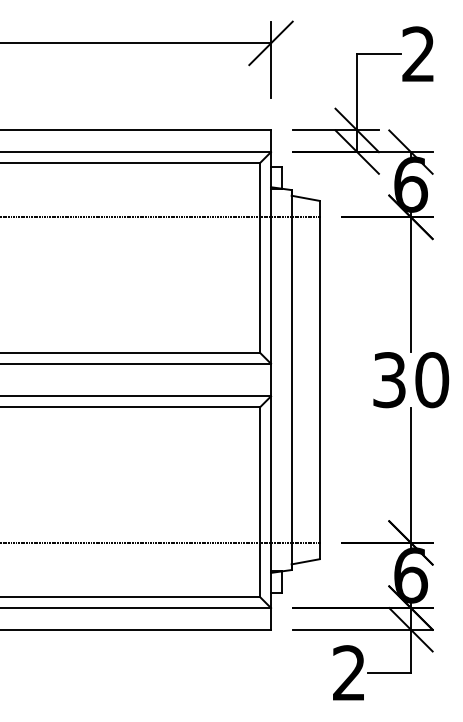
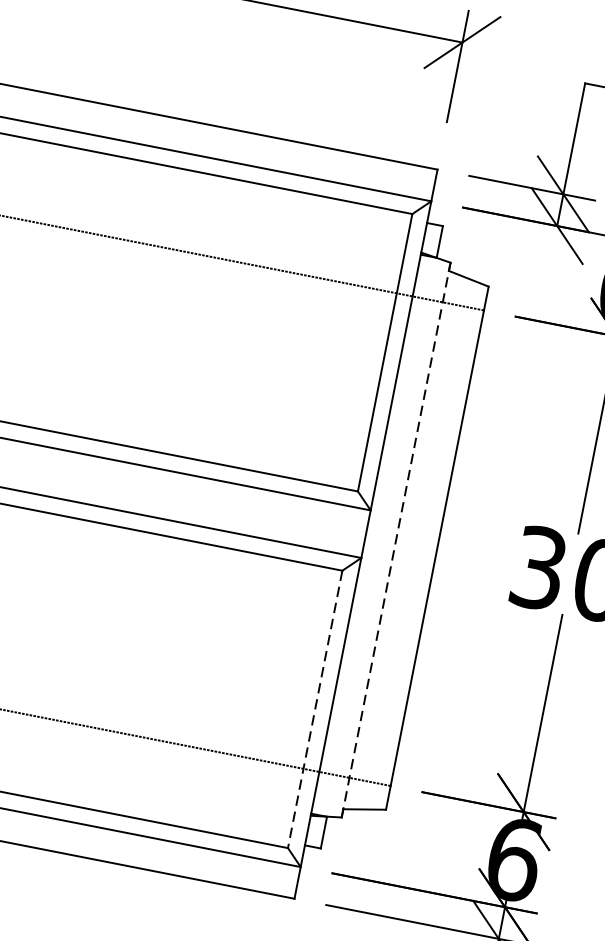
line: (291, 380) -> (395, 540), solid -> dashed
line: (260, 502) -> (315, 709), solid -> dashed

